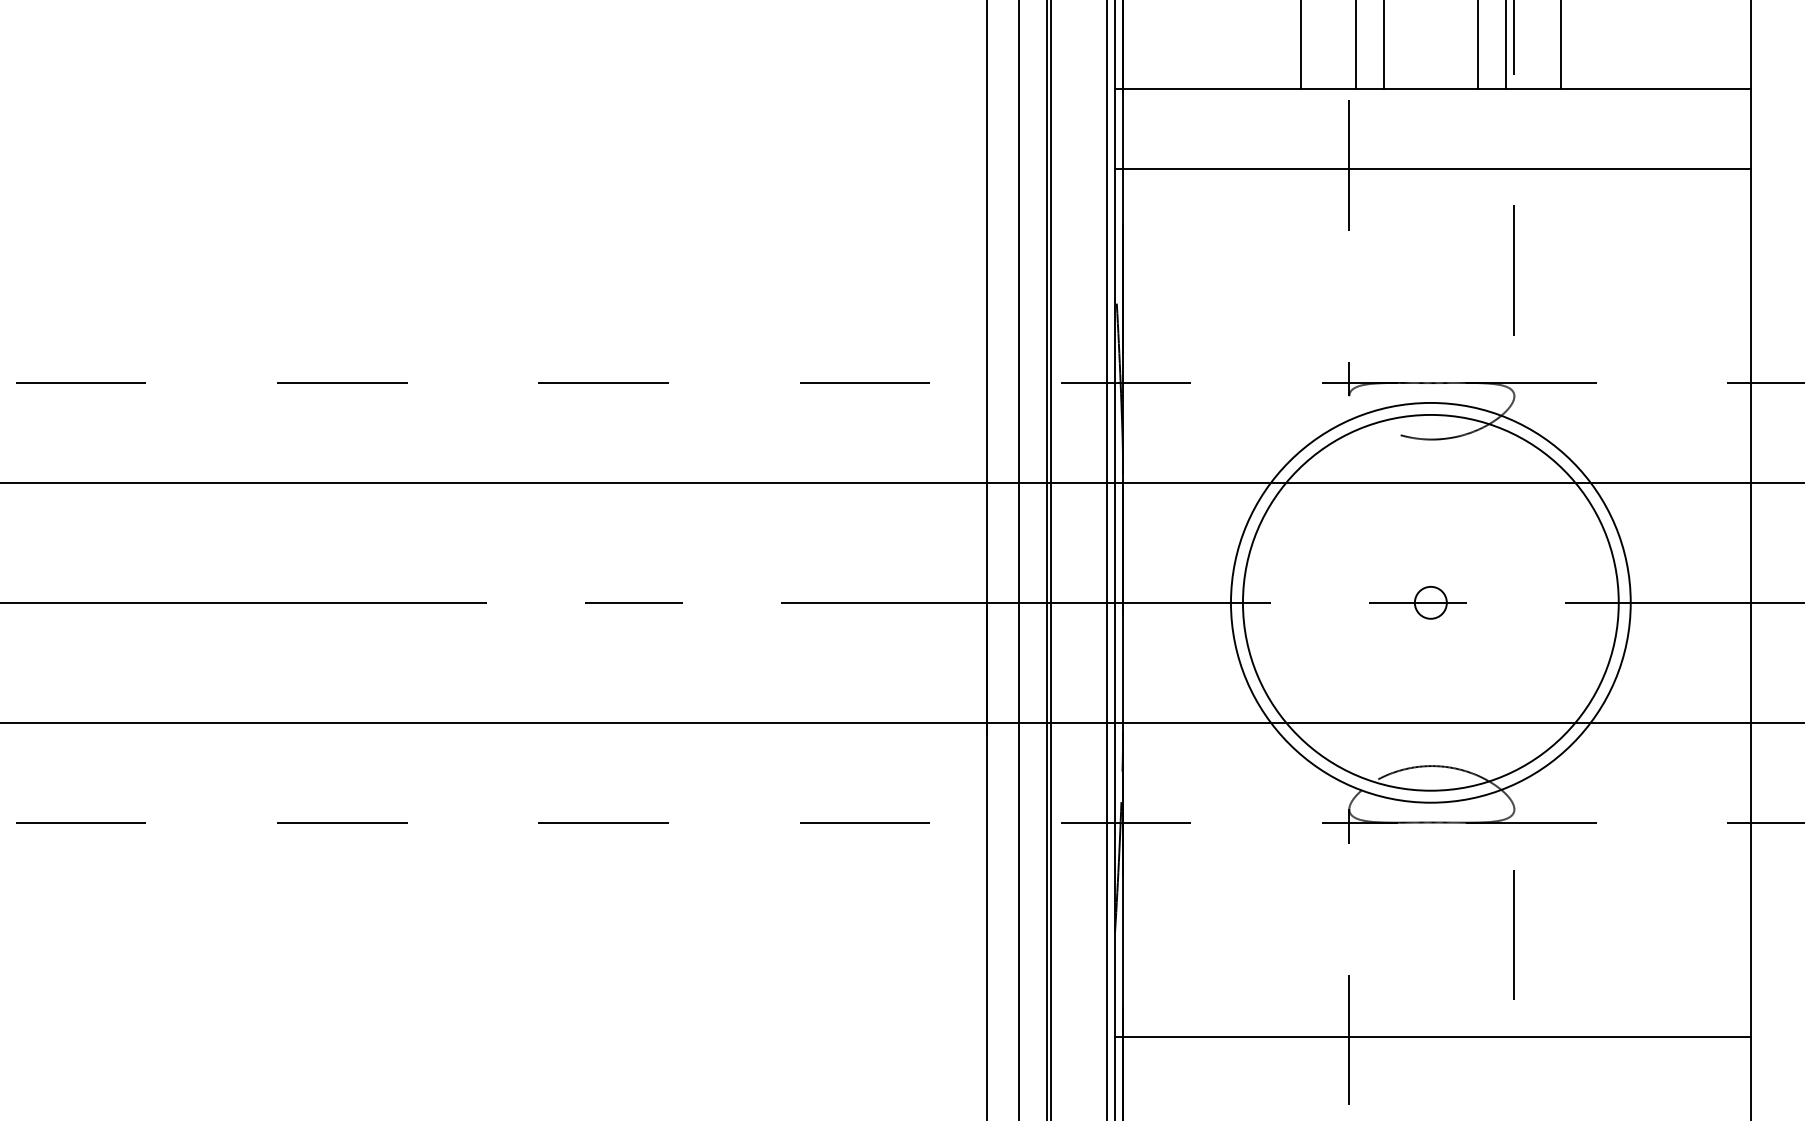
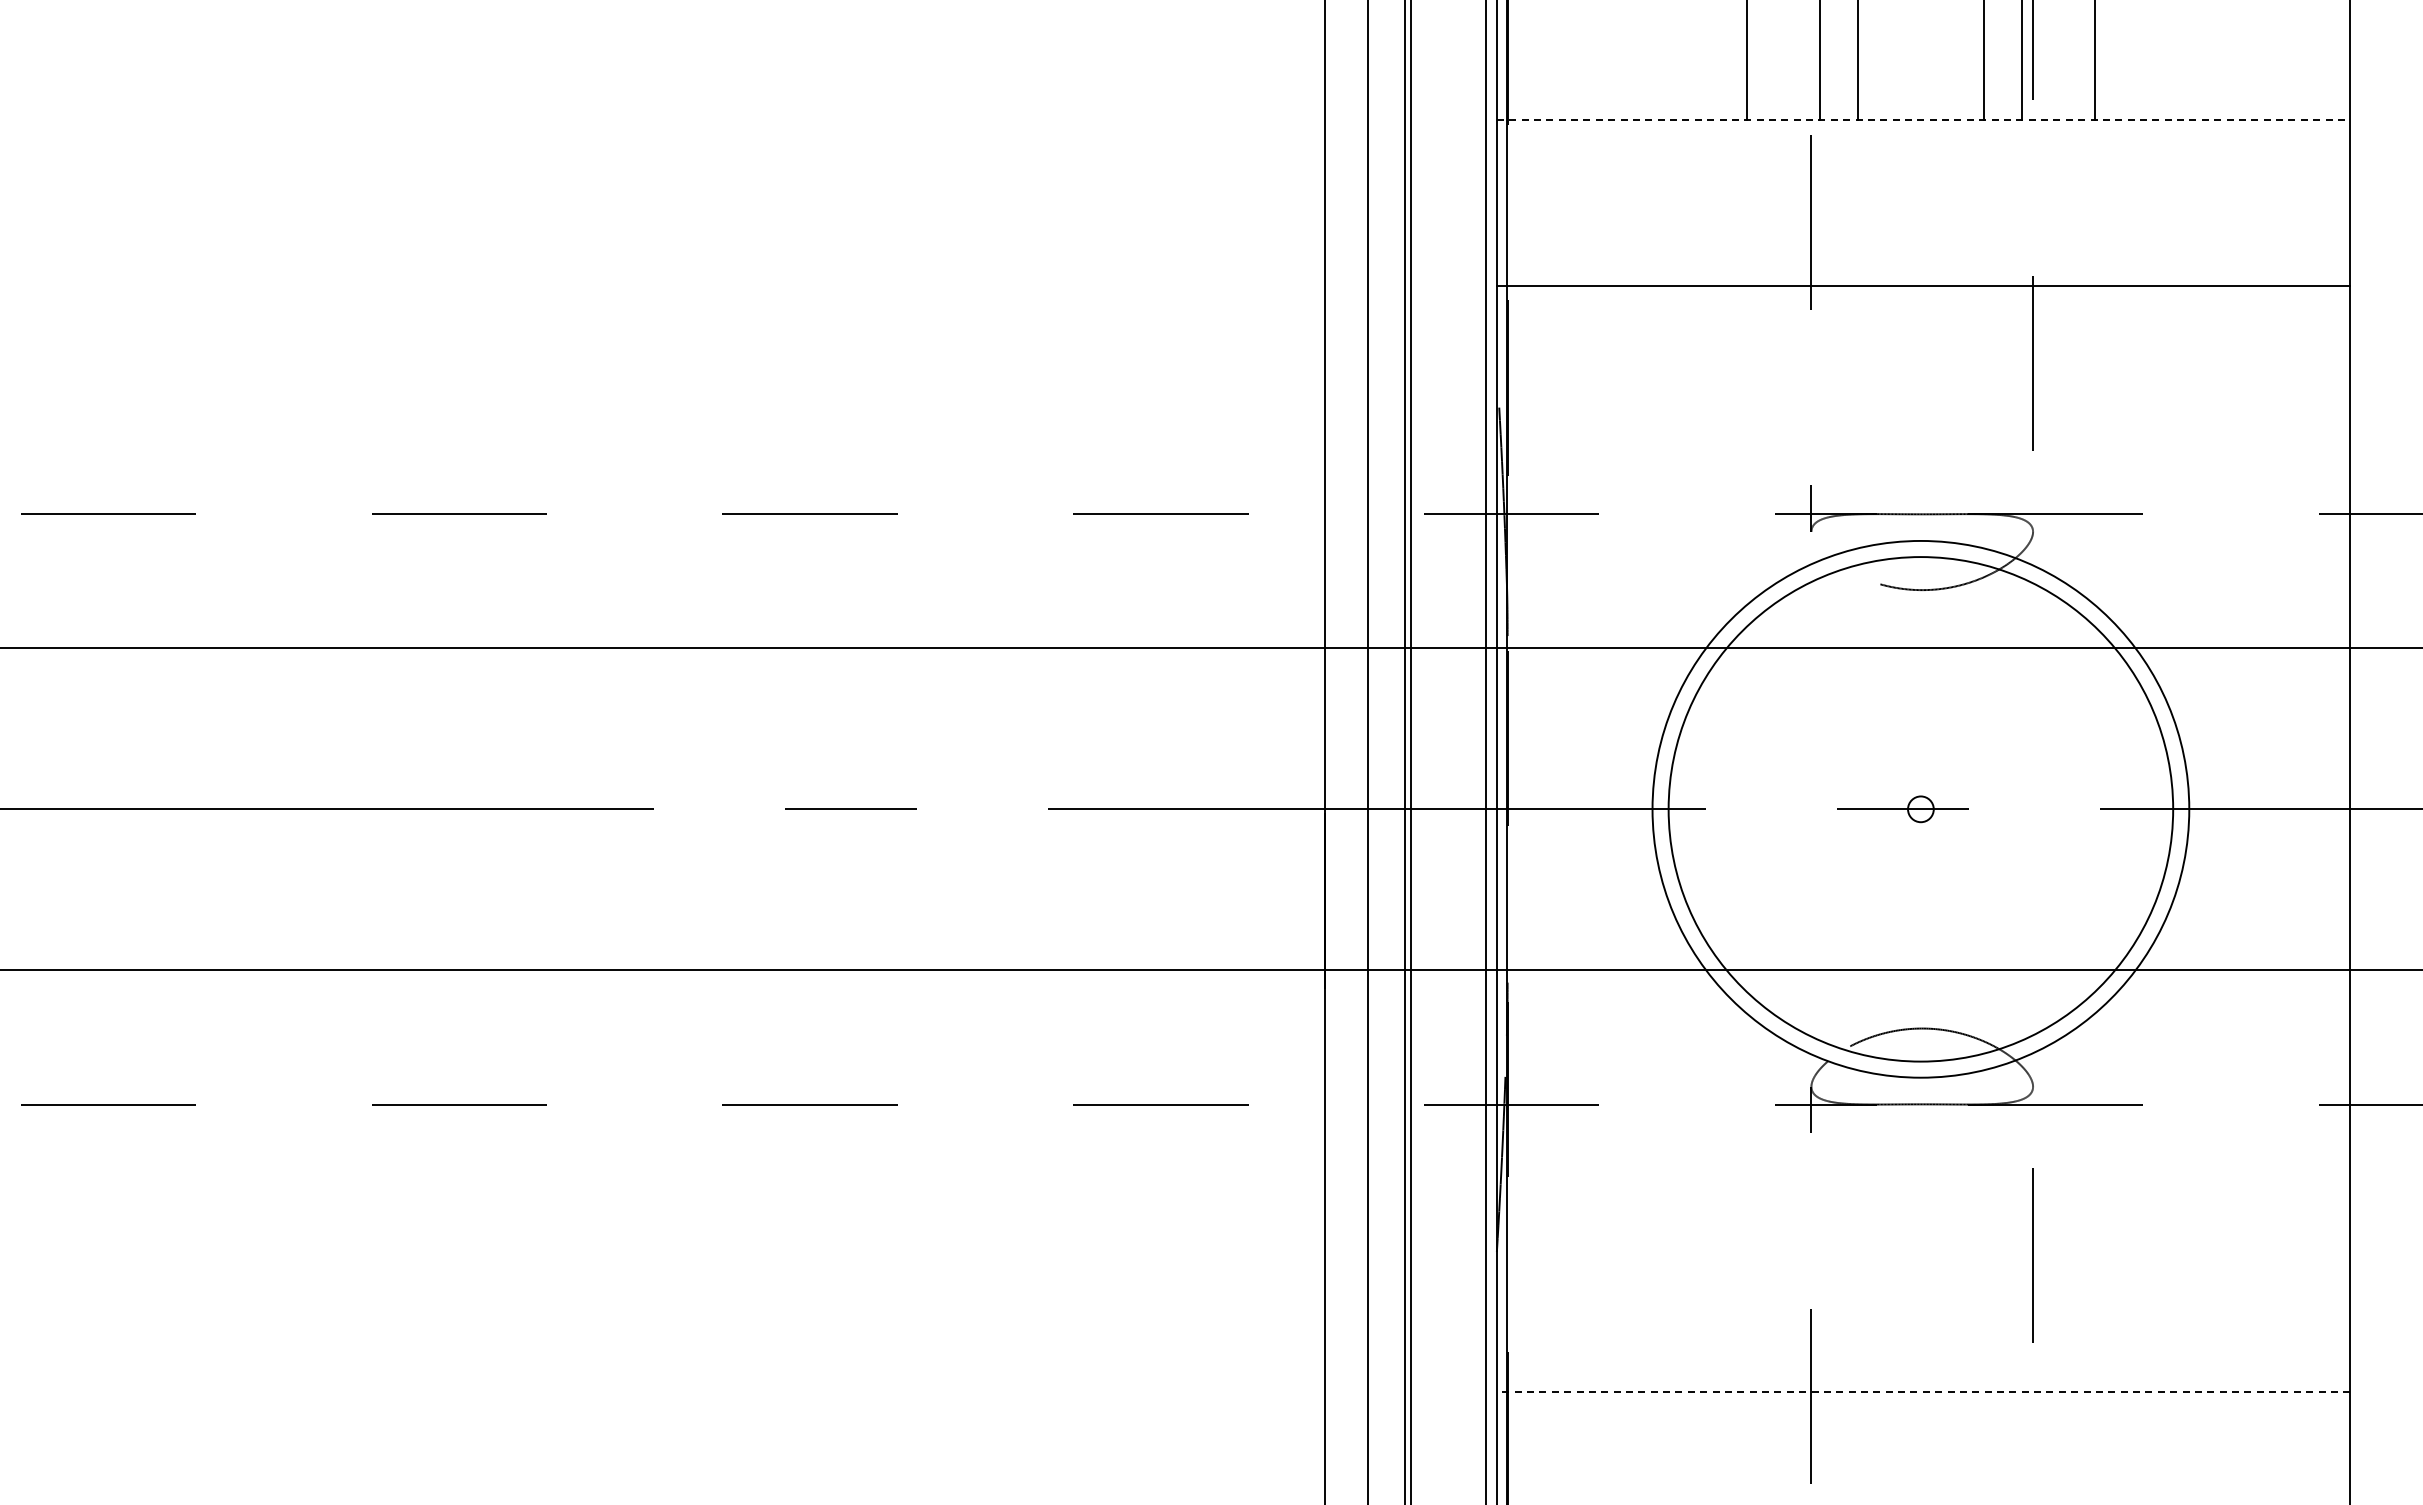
line: (1432, 89) -> (1923, 119), solid -> dashed
line: (1432, 168) -> (1923, 285), moved
circle: (1430, 602) -> (1920, 808), size x0.6
line: (1432, 1036) -> (1923, 1391), solid -> dashed

